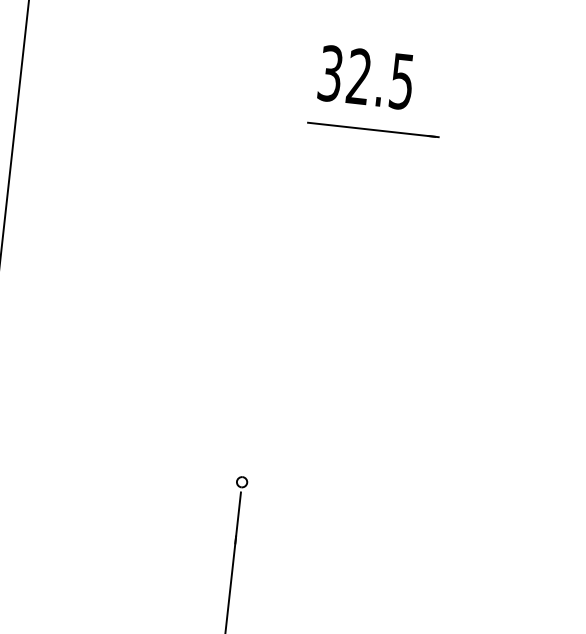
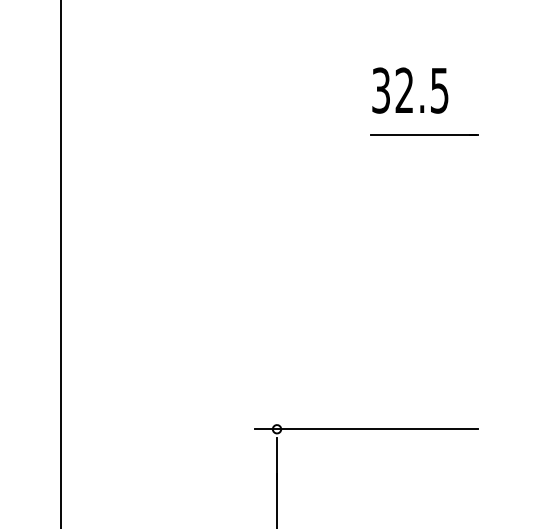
text: (366, 77) -> (410, 90), moved
line: (373, 128) -> (424, 134), moved
line: (351, 494) -> (366, 429), added

